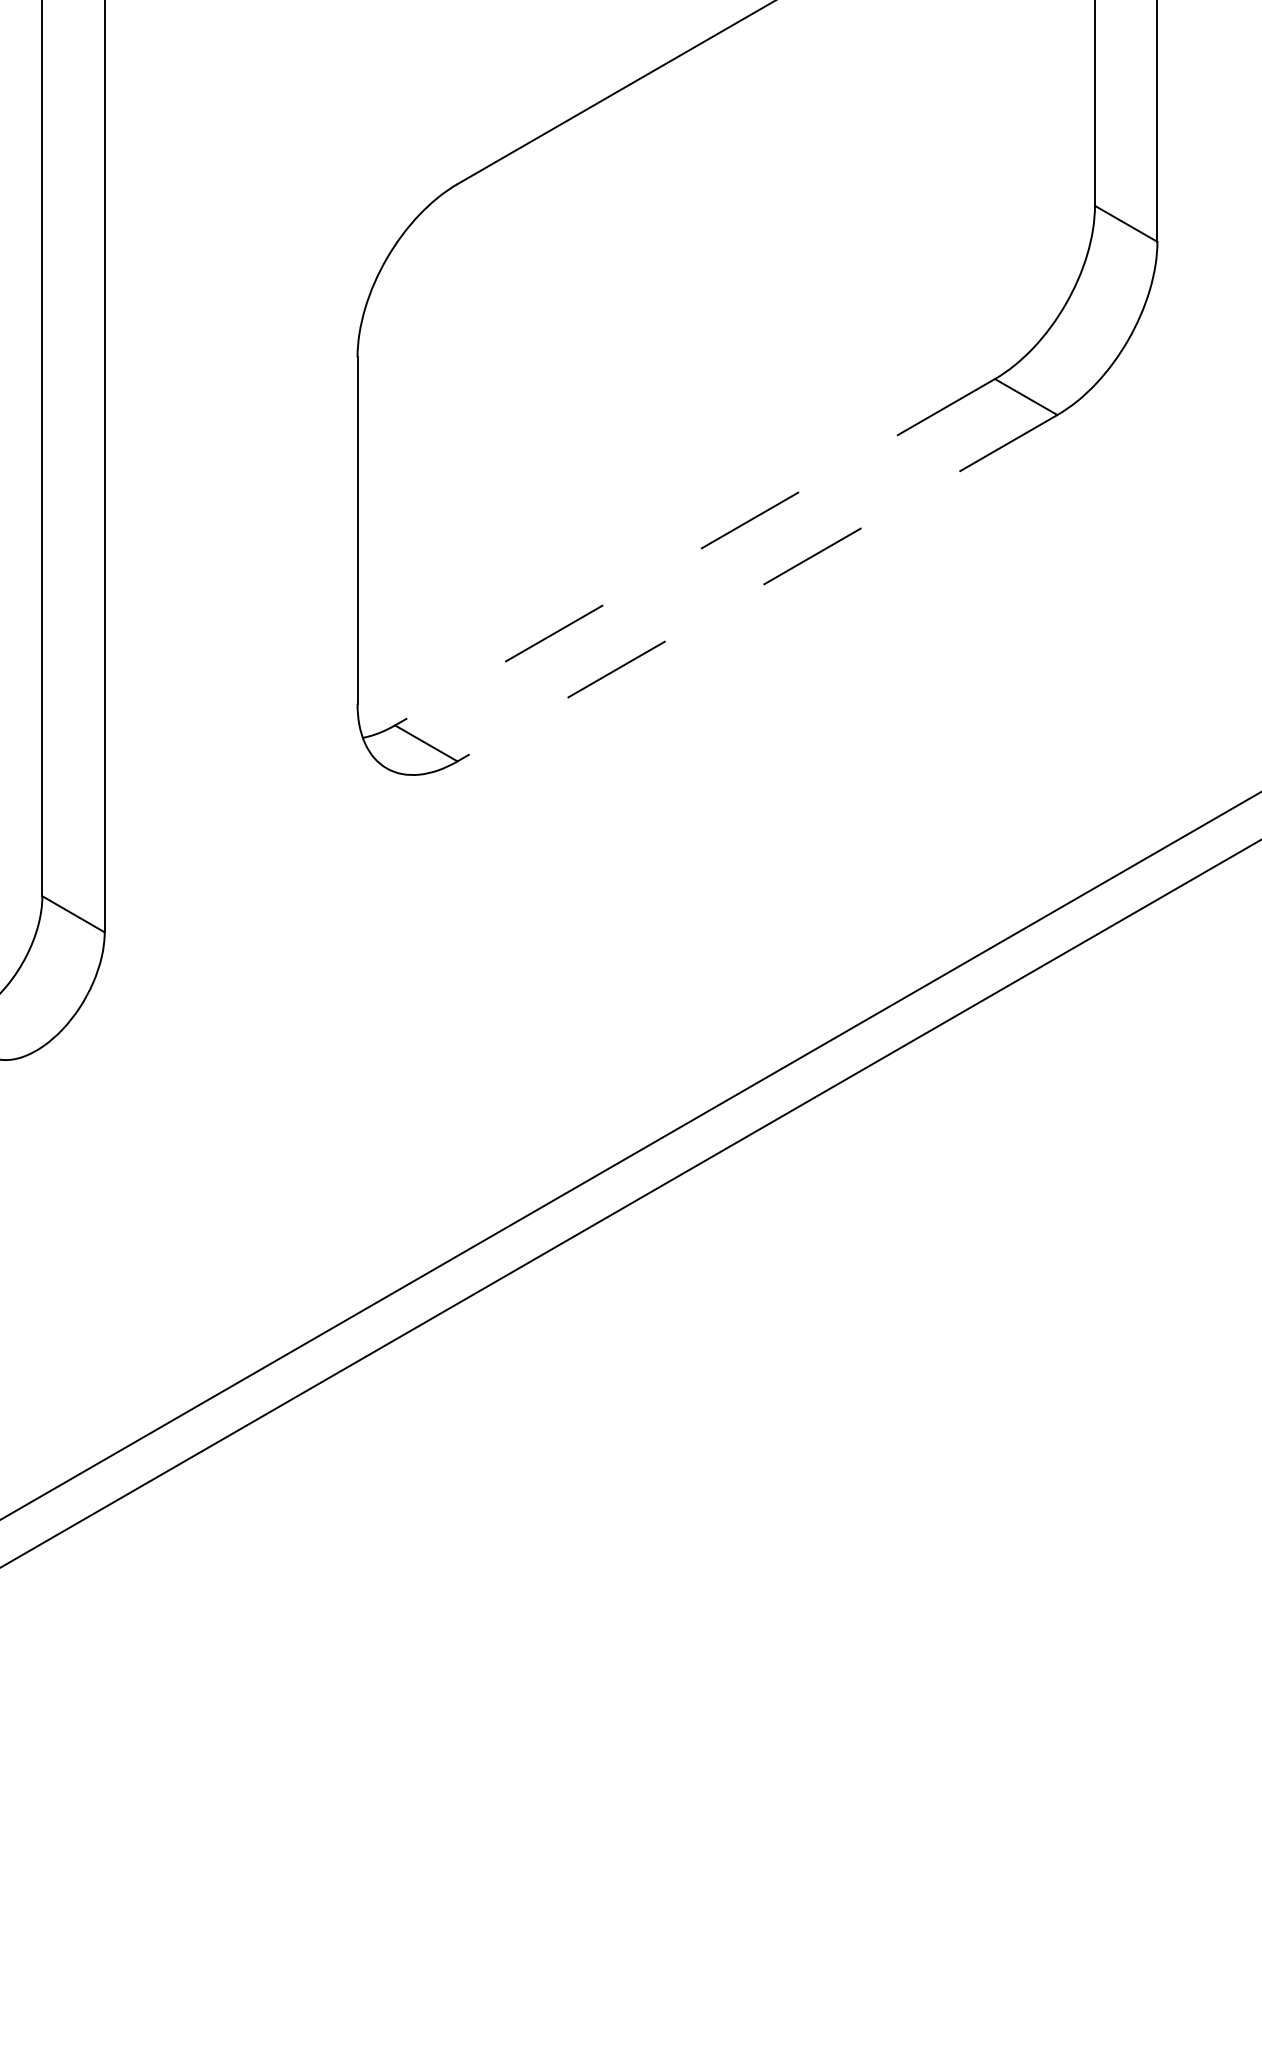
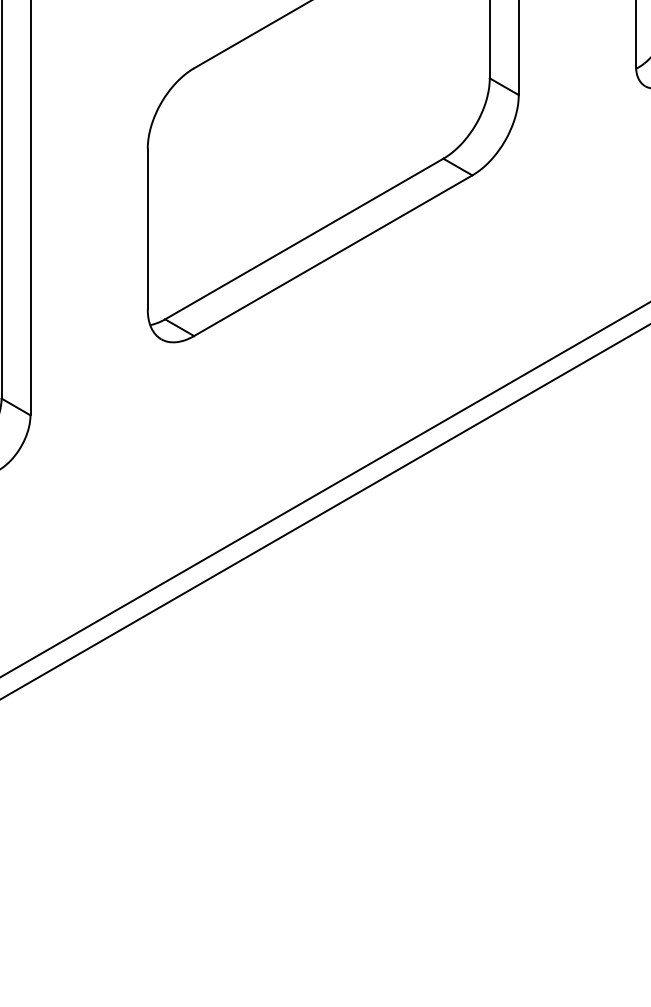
line: (695, 553) -> (304, 239), dashed -> solid
line: (757, 587) -> (333, 255), dashed -> solid

